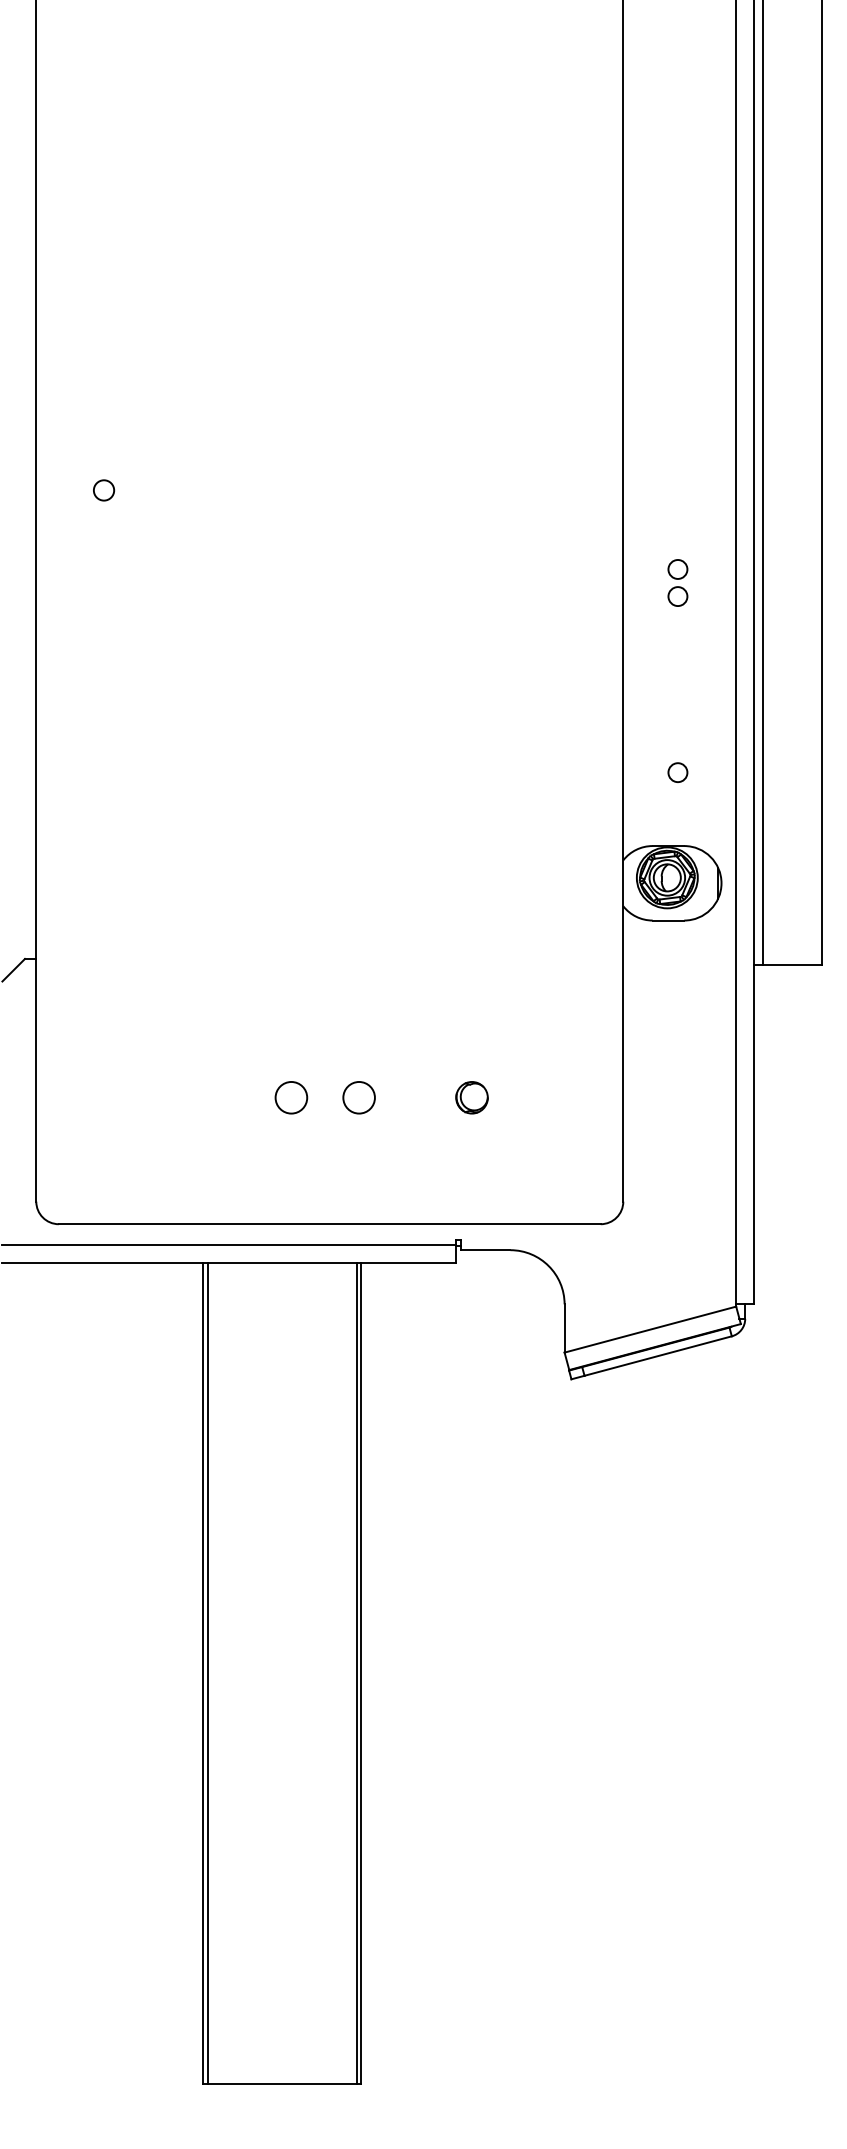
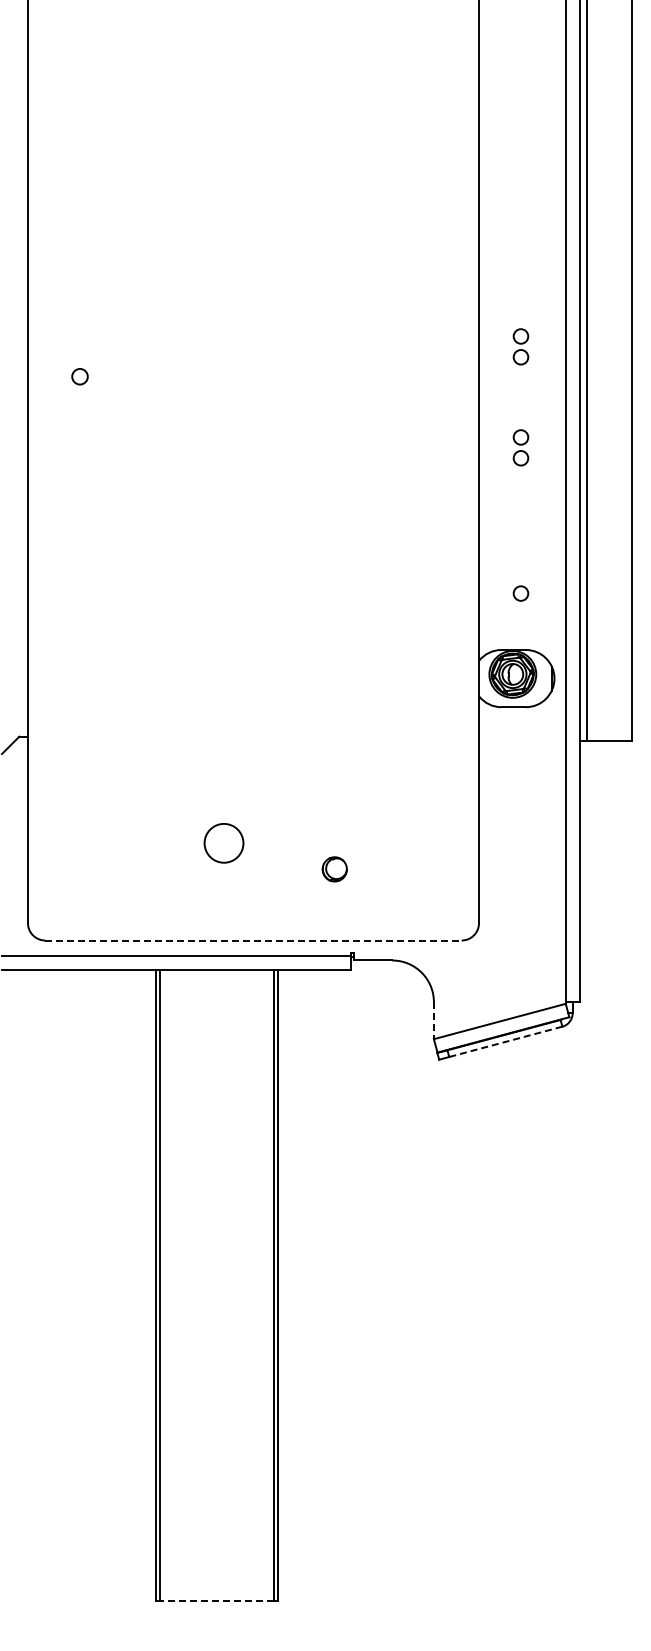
part: (677, 451) -> (520, 346), added
circle: (290, 1097) -> (223, 843), size x1.6
circle: (359, 1097) -> (276, 843), removed
part: (471, 1097) -> (334, 869), moved
line: (331, 1224) -> (254, 940), solid -> dashed
line: (564, 1328) -> (433, 1020), solid -> dashed
line: (657, 1355) -> (505, 1041), solid -> dashed
line: (281, 2084) -> (216, 1601), solid -> dashed

